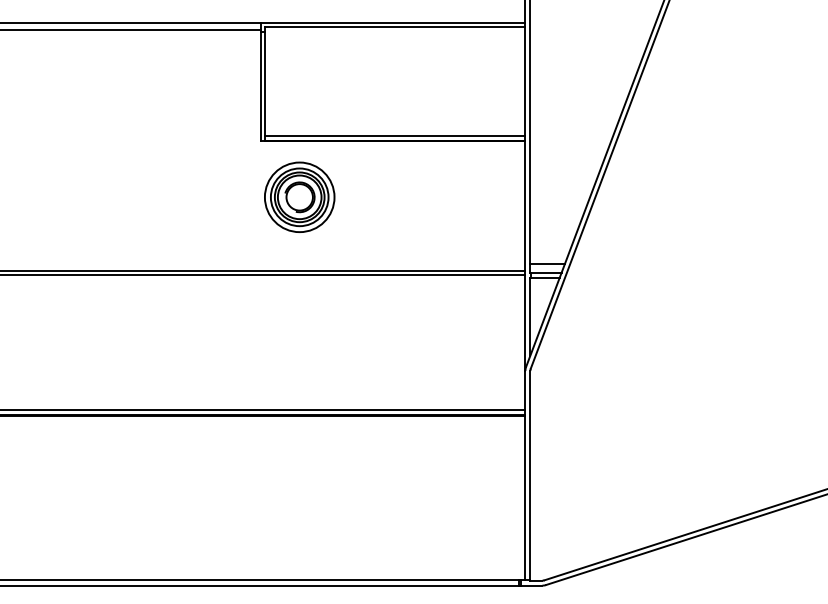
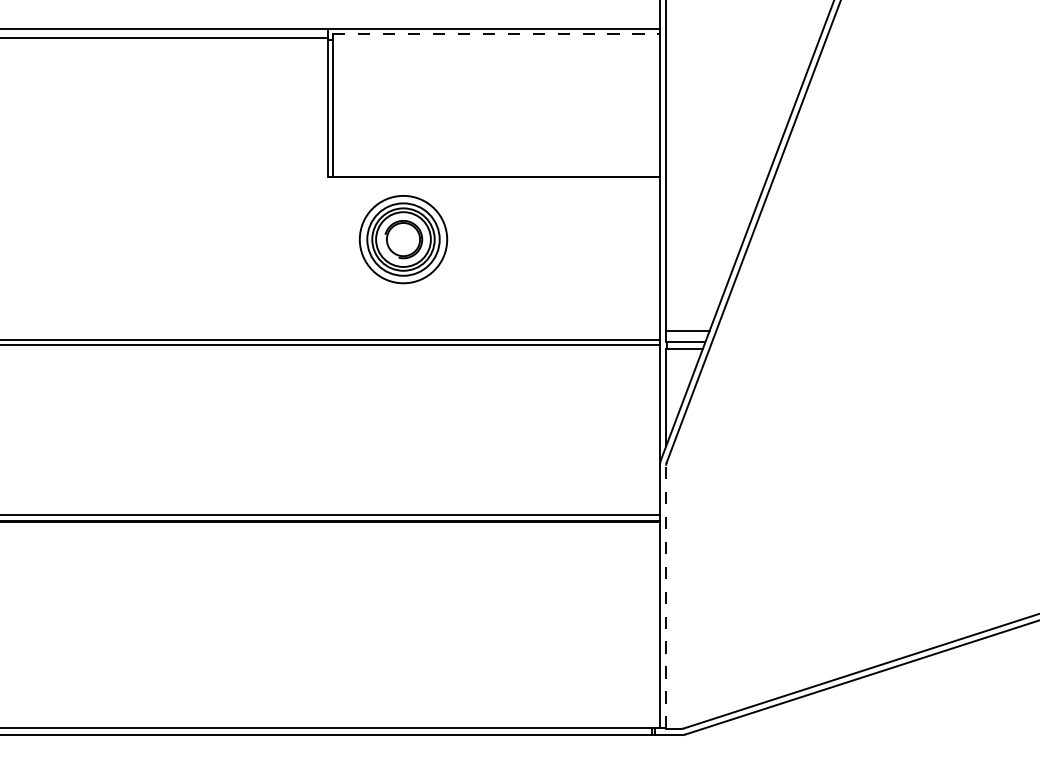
line: (395, 26) -> (496, 33), solid -> dashed
line: (394, 135) -> (495, 170), removed
part: (299, 197) -> (403, 239), moved
line: (530, 476) -> (666, 597), solid -> dashed

